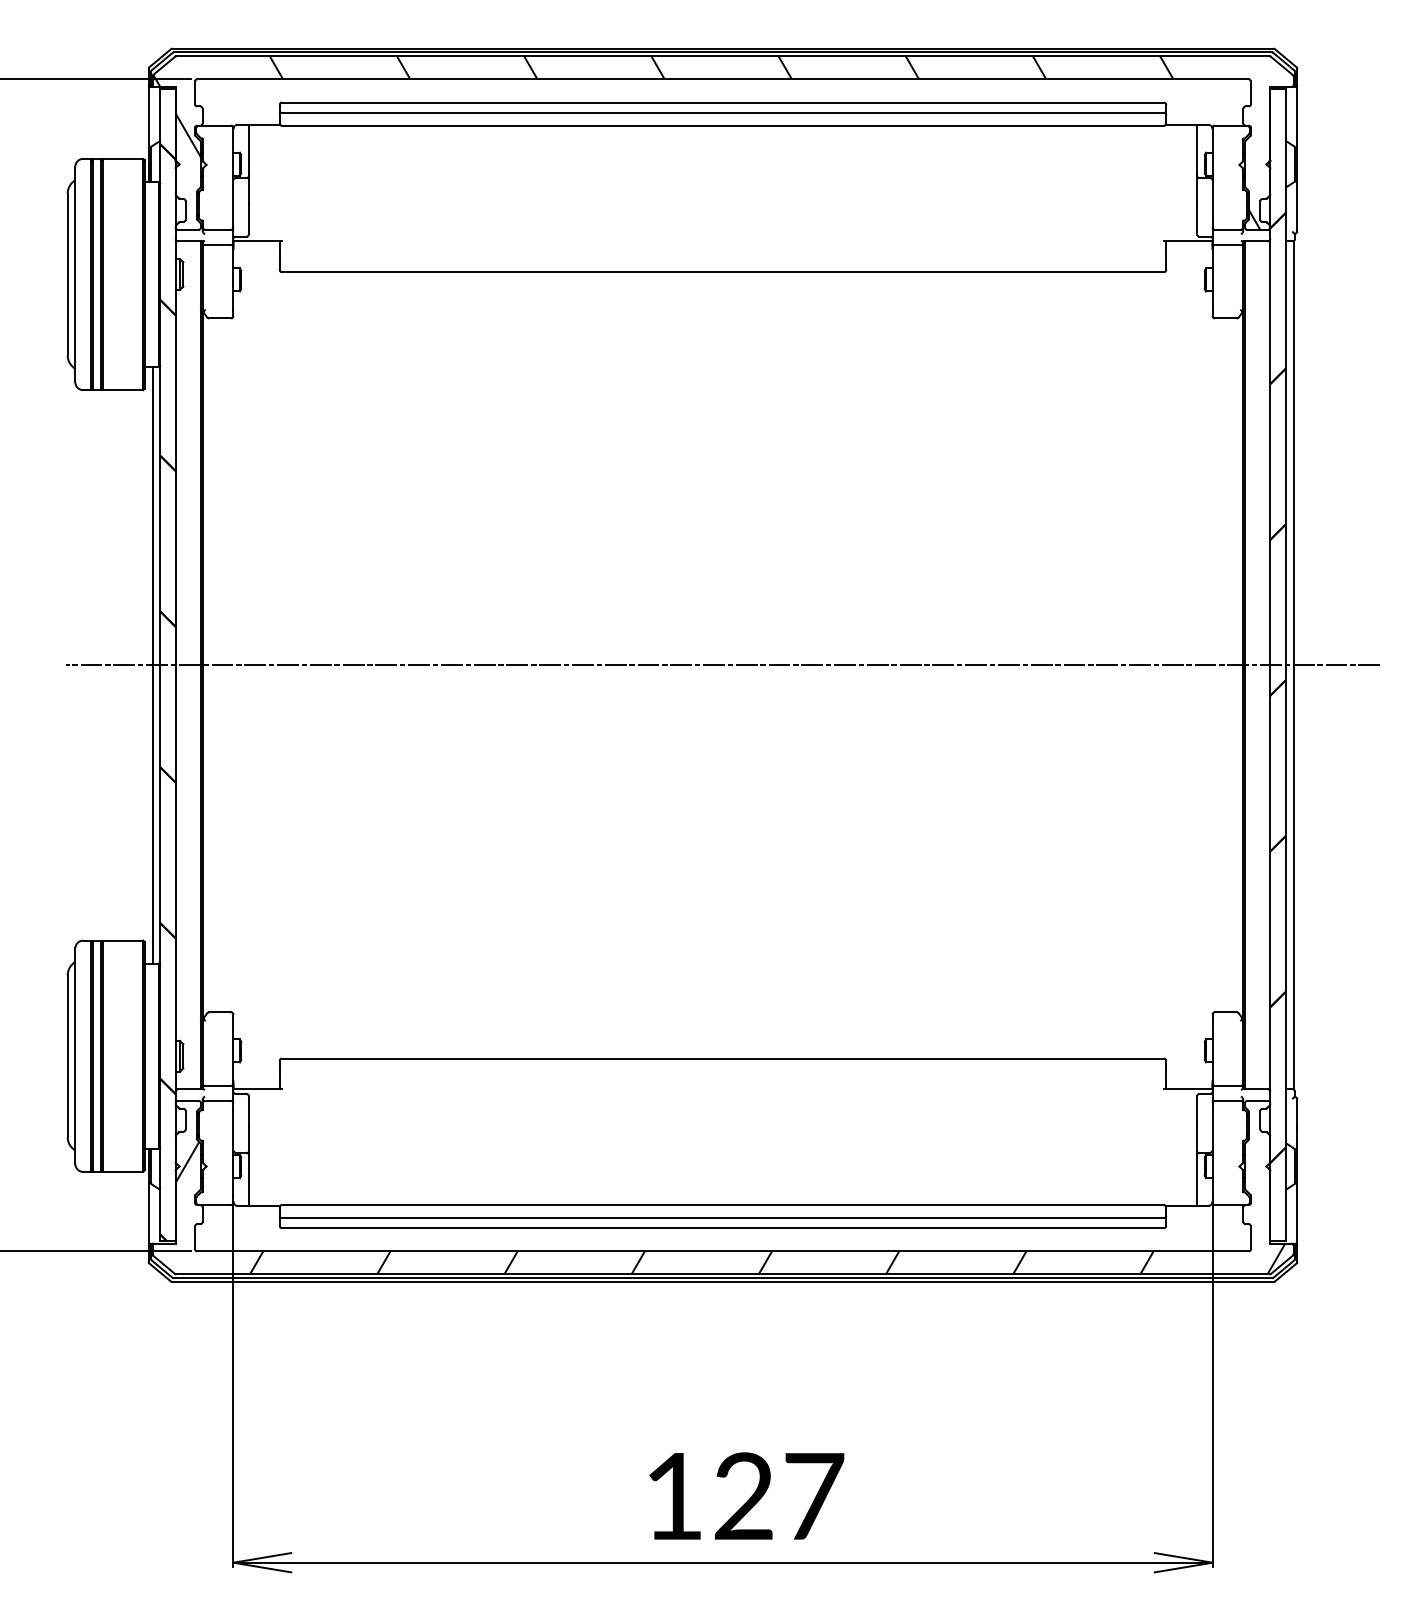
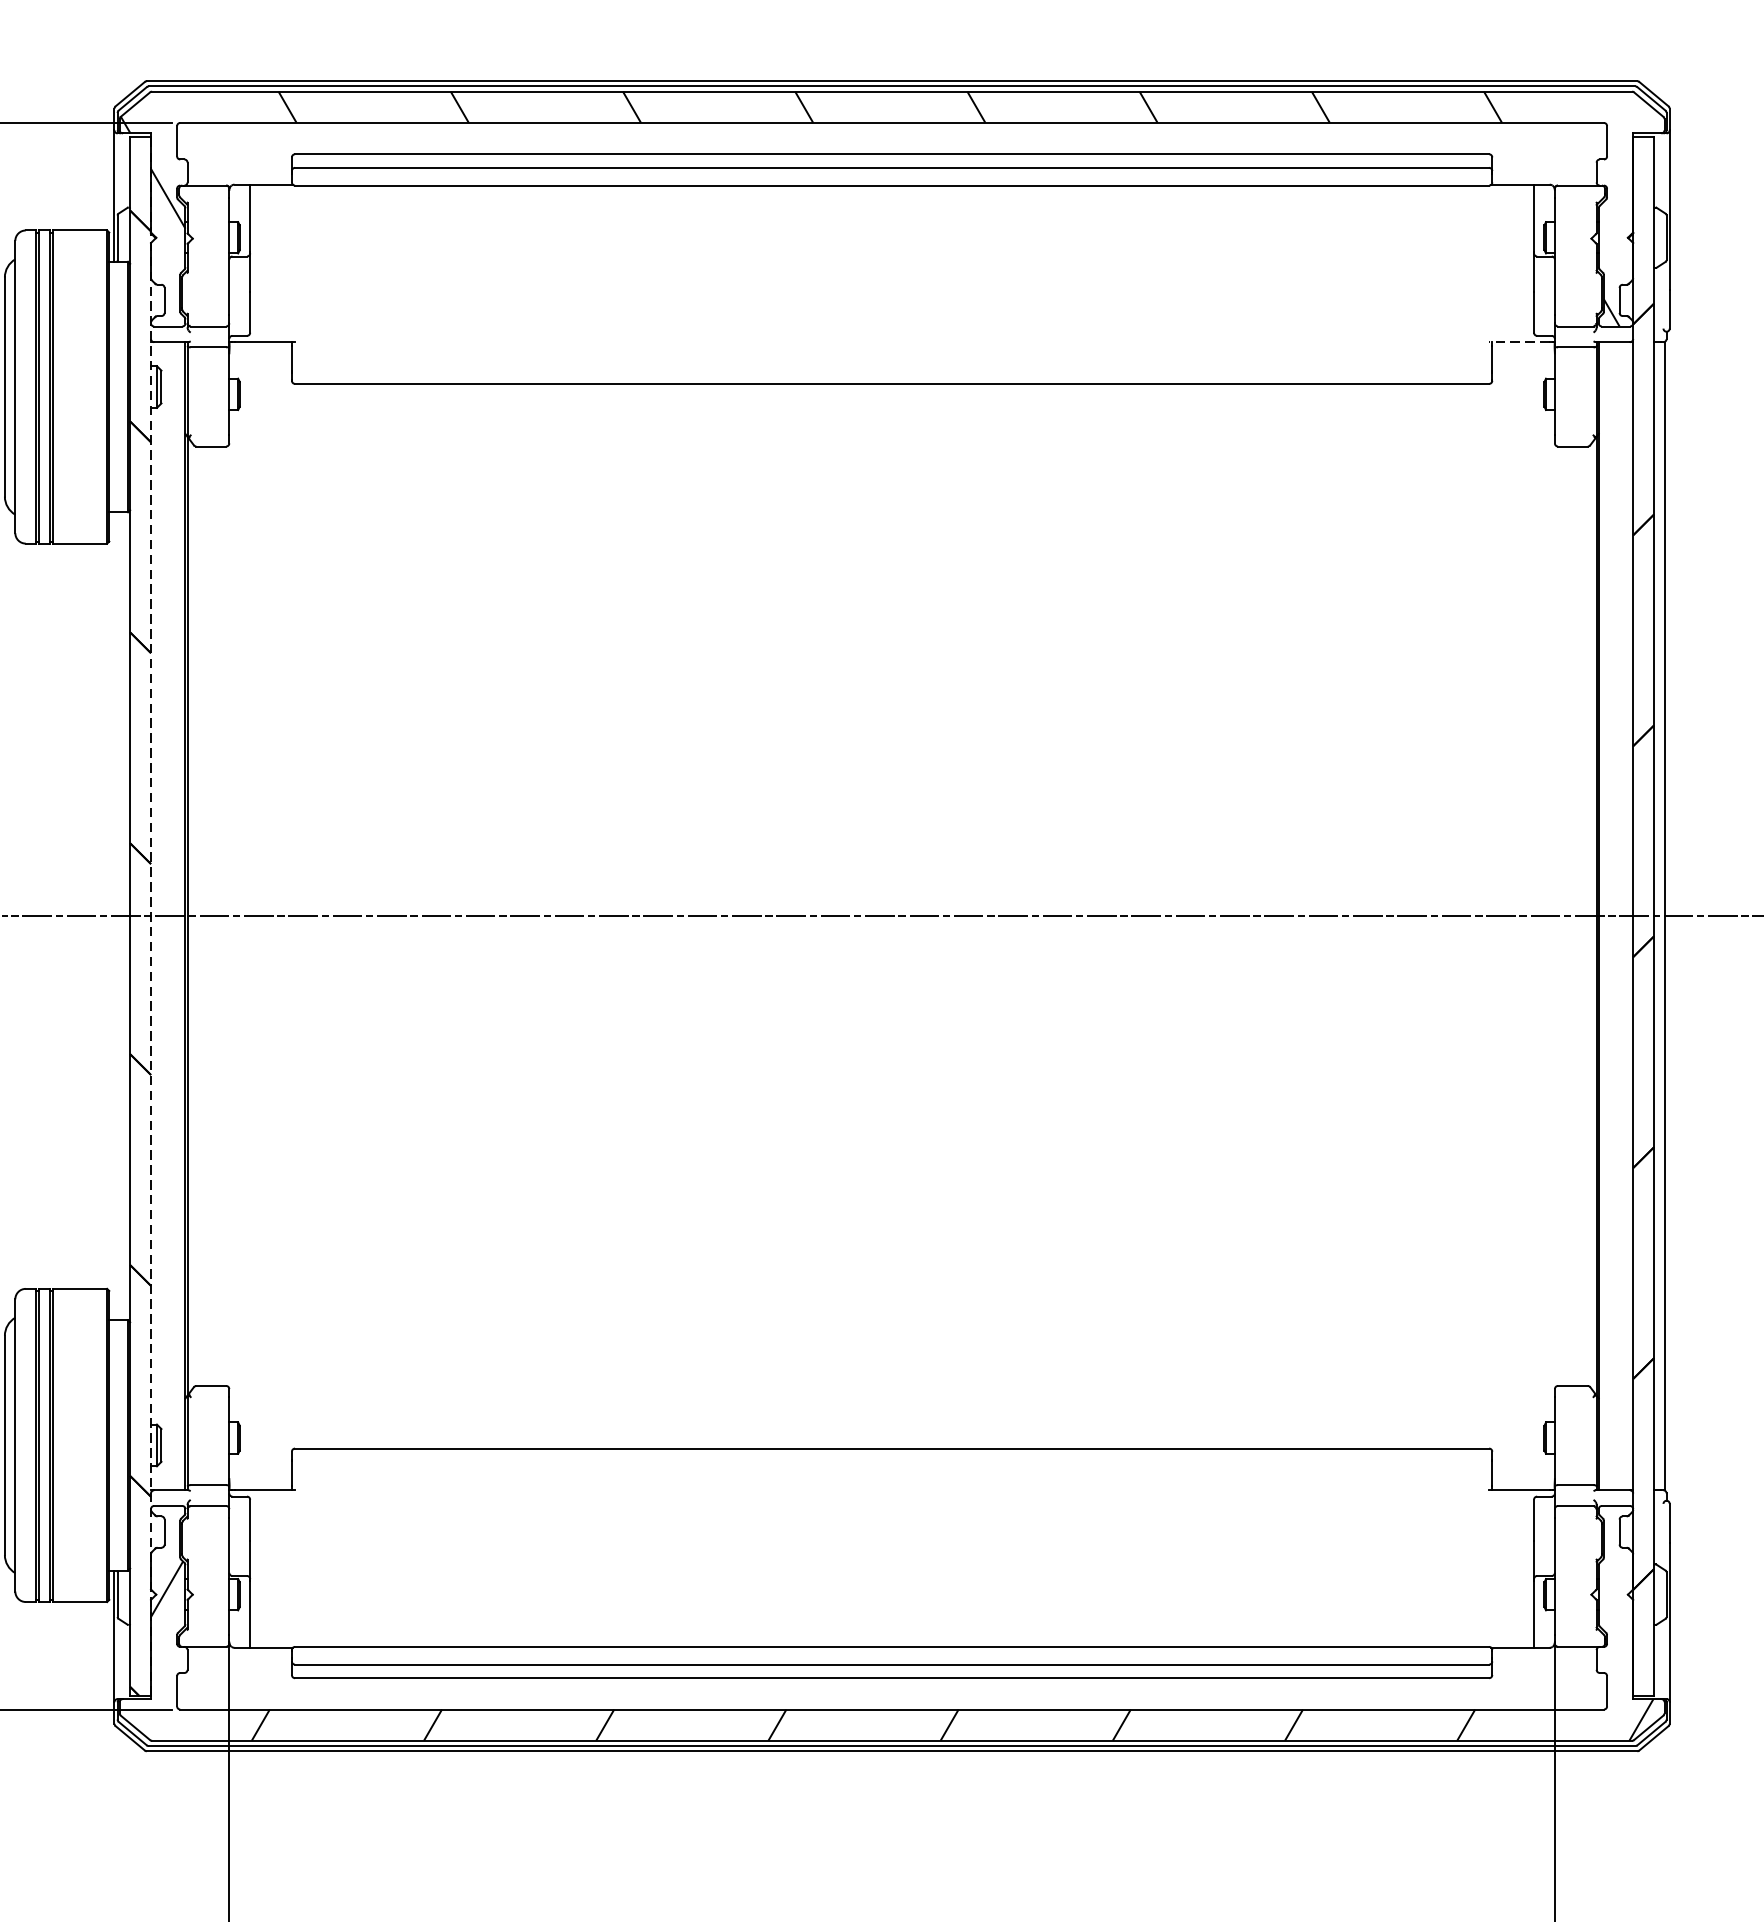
line: (1185, 241) -> (1518, 342), solid -> dashed
line: (152, 665) -> (119, 916), removed
line: (175, 665) -> (150, 916), solid -> dashed

